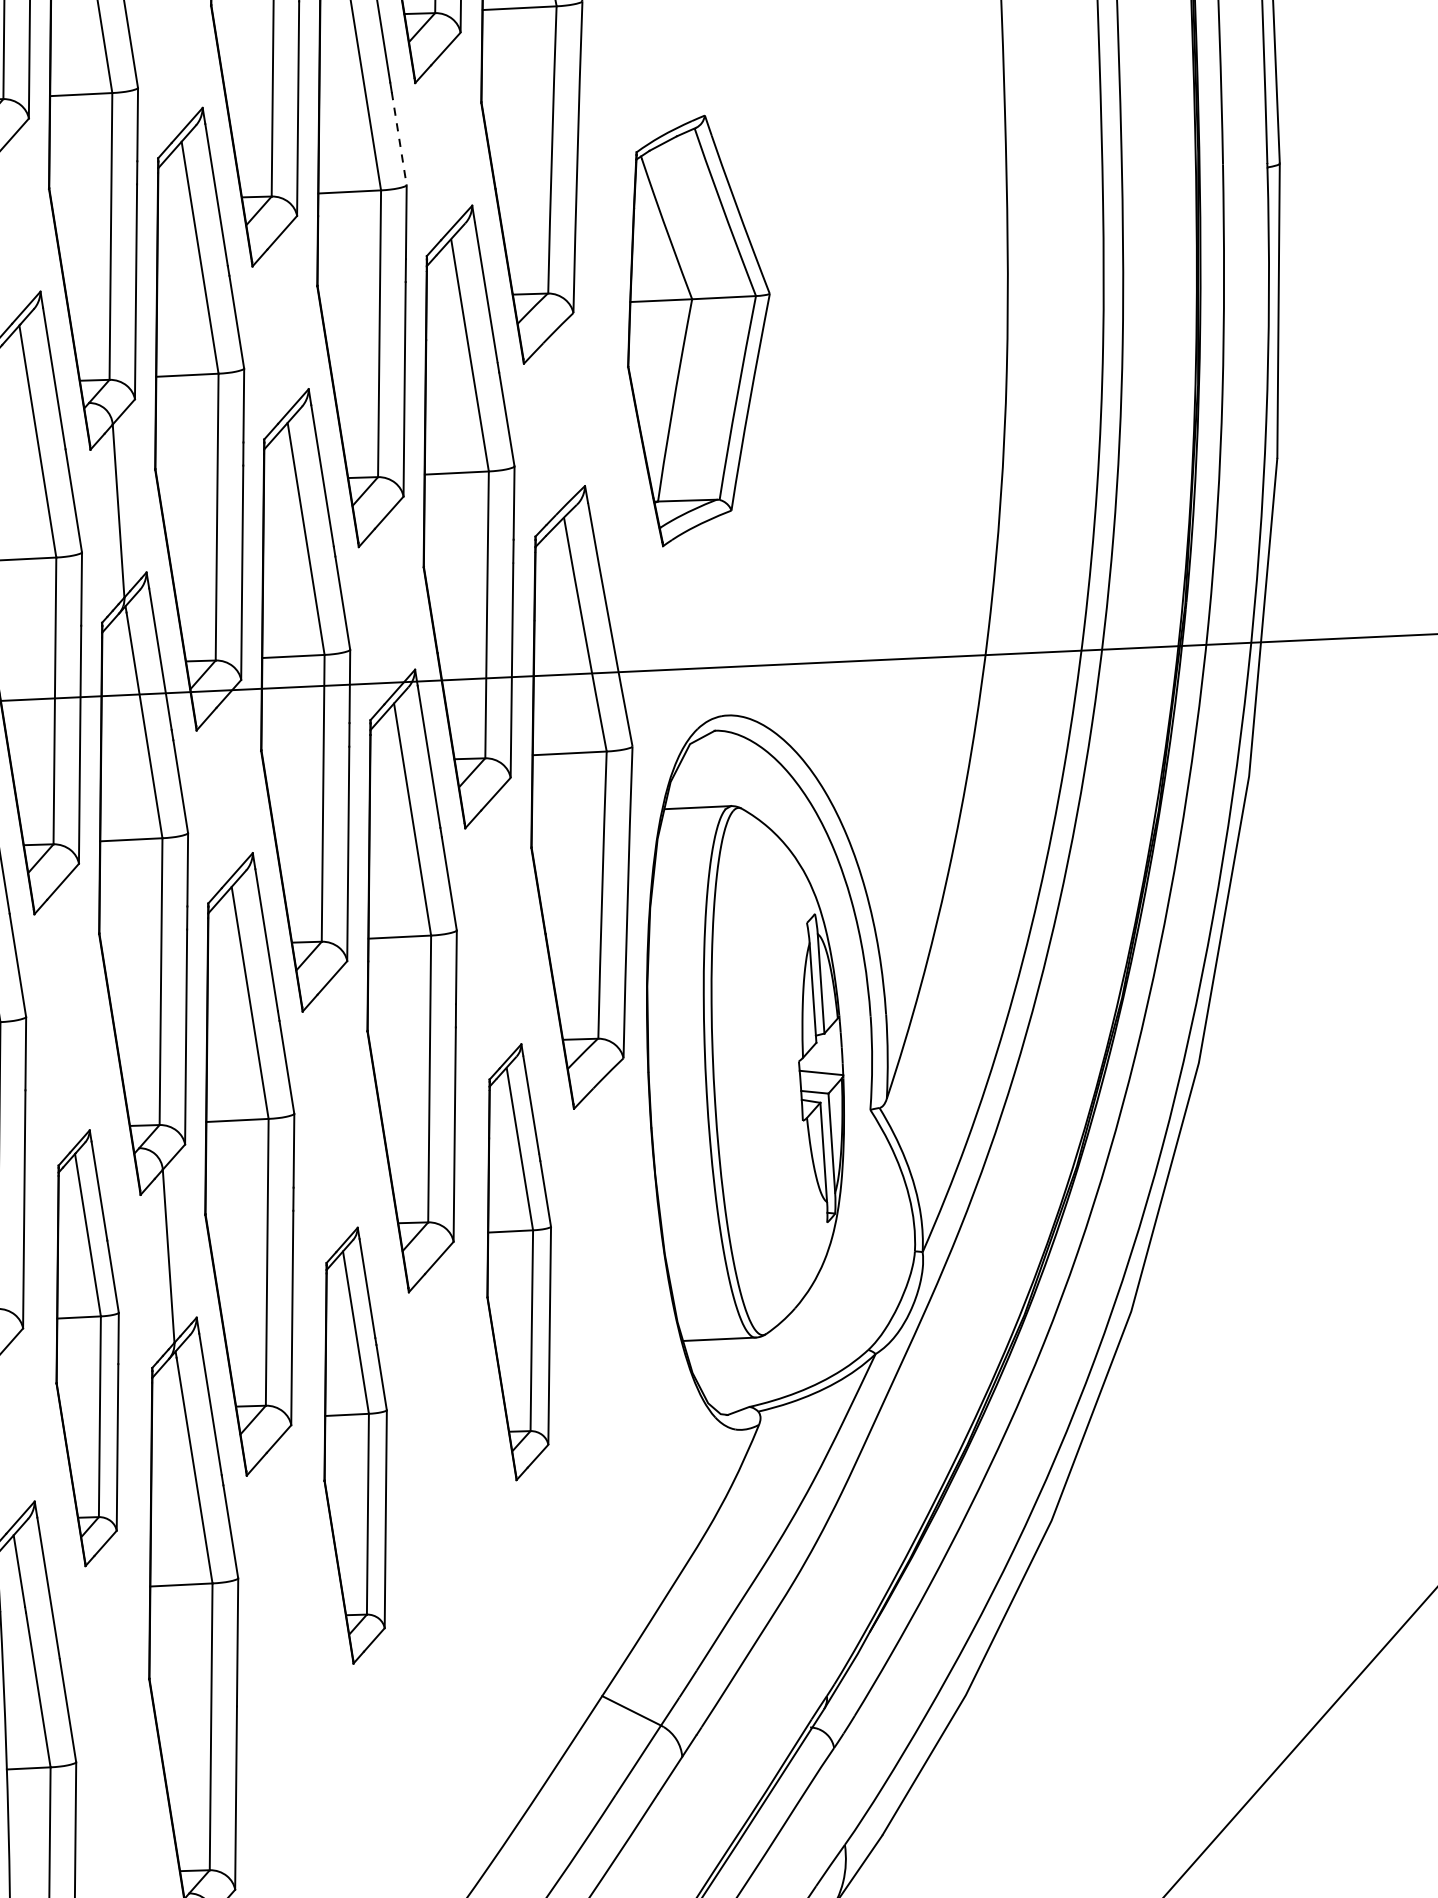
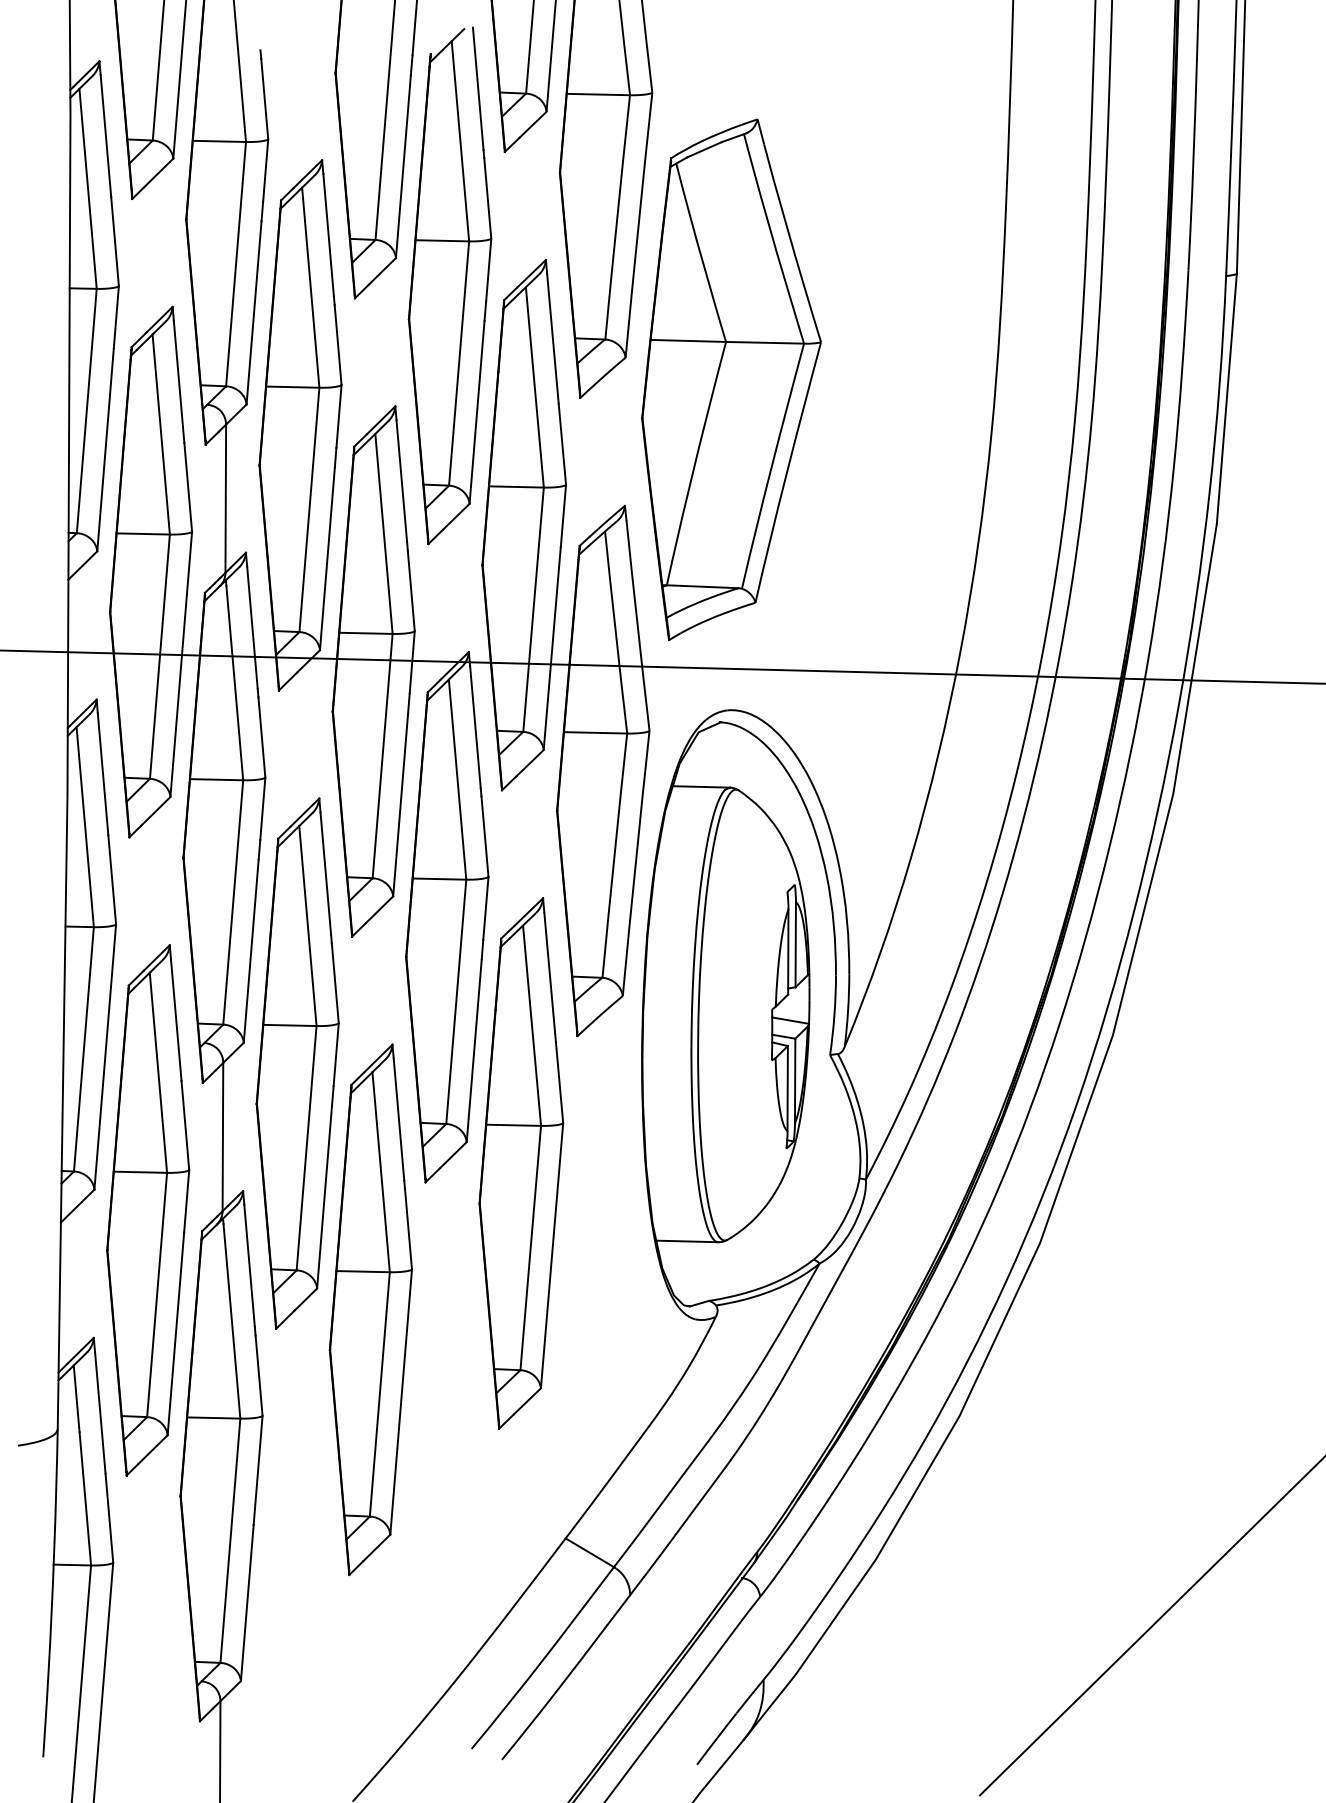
line: (398, 138) -> (487, 198), dashed -> solid
part: (698, 329) -> (731, 379), size x1.43
part: (519, 1262) -> (521, 1163), size x1.43
part: (87, 1348) -> (148, 1210), size x1.43
part: (355, 1445) -> (370, 1309), size x1.43

